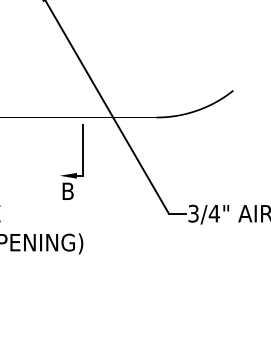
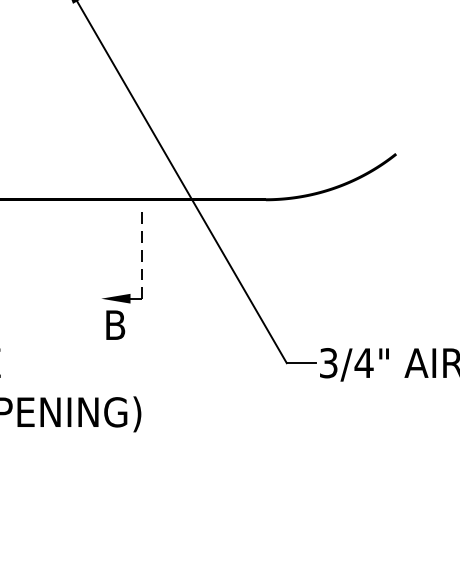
line: (83, 150) -> (141, 255), solid -> dashed

